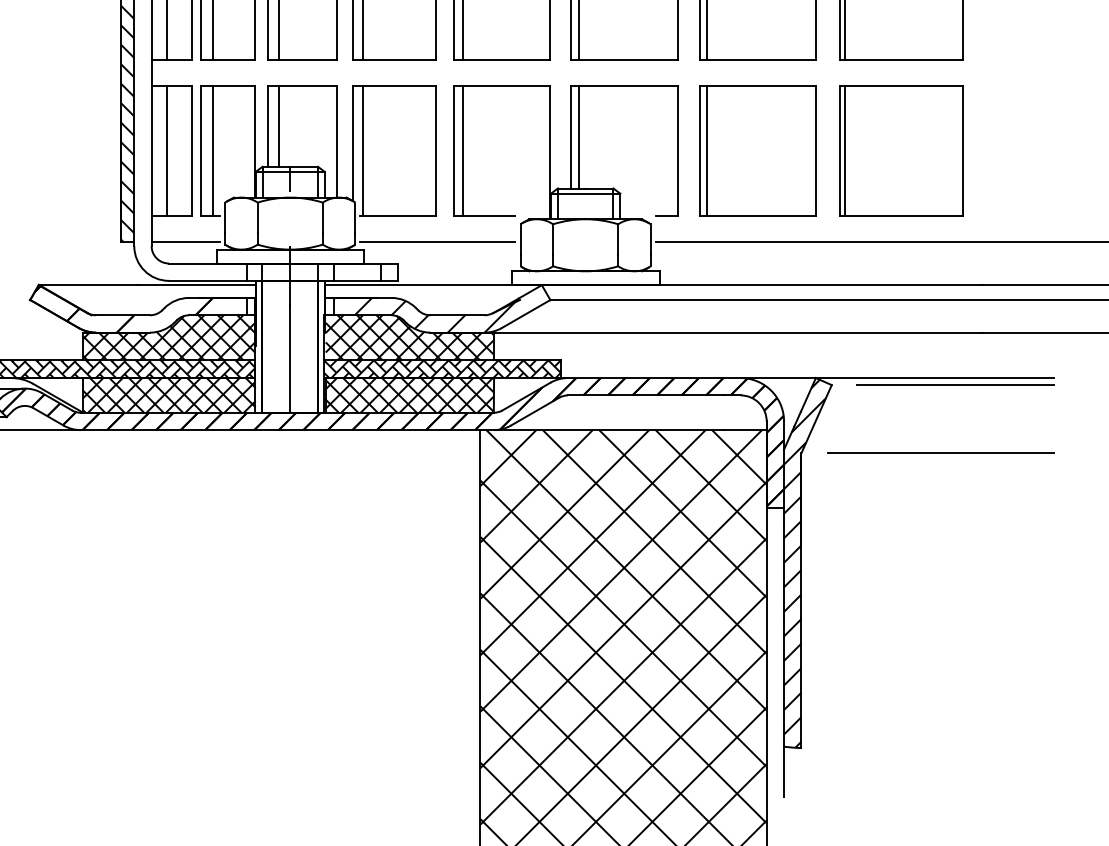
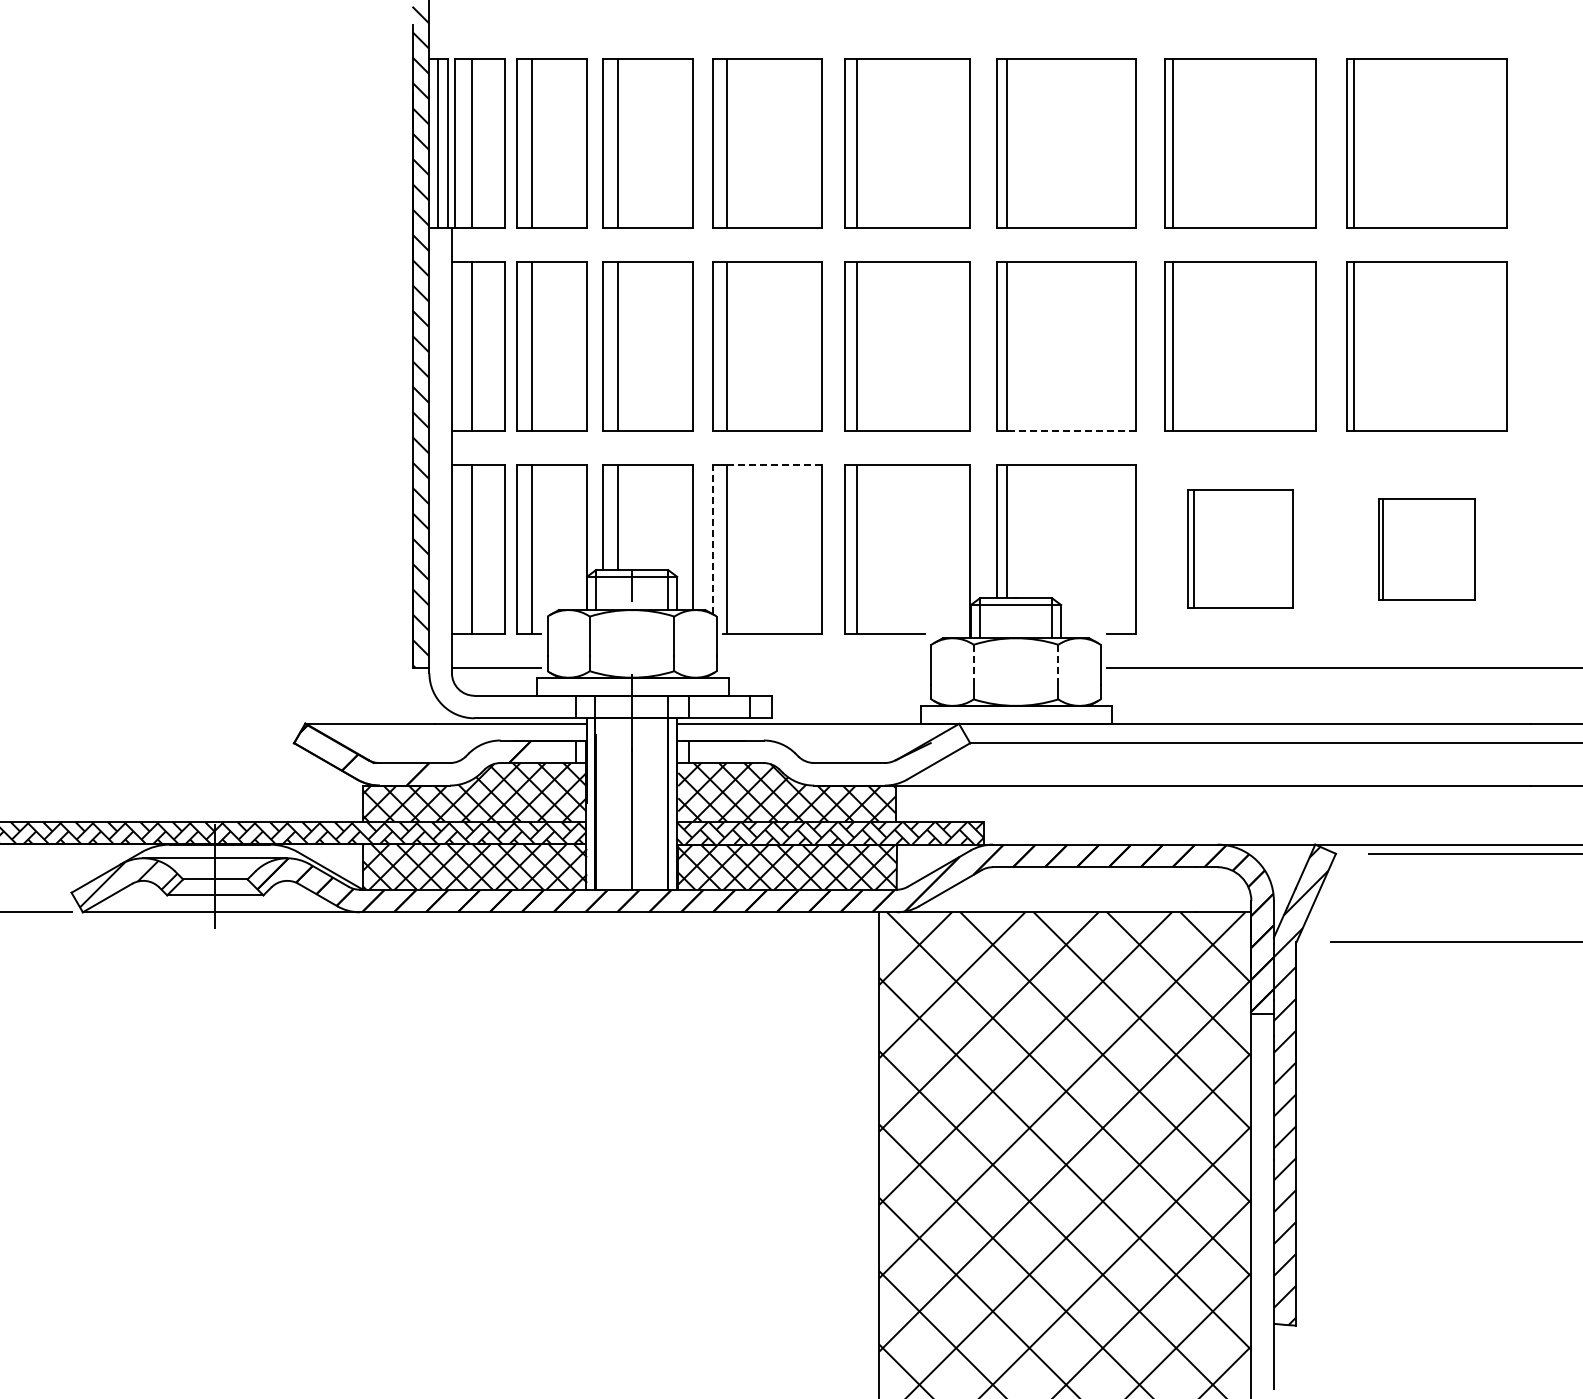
line: (627, 59) -> (1070, 430), solid -> dashed
line: (399, 85) -> (774, 464), solid -> dashed
line: (352, 143) -> (713, 539), solid -> dashed
part: (758, 150) -> (1240, 549), size x0.7
part: (901, 150) -> (1426, 549), size x0.6
line: (552, 239) -> (973, 664), solid -> dashed
line: (618, 239) -> (1058, 664), solid -> dashed
line: (437, 241) -> (823, 667), removed
hatch: (425, 314) -> (808, 762), removed

